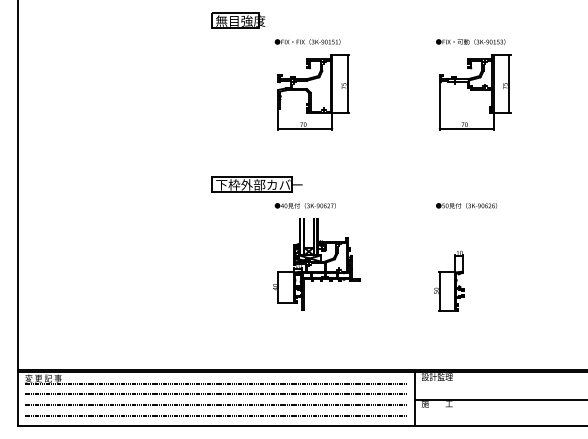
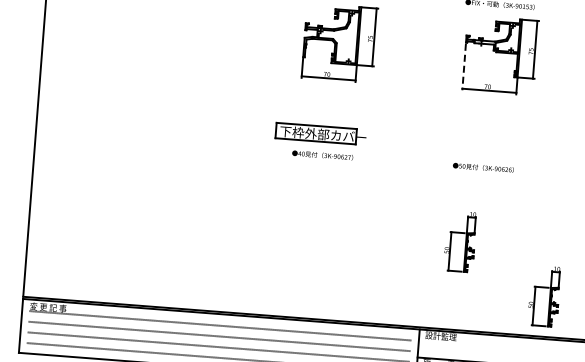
line: (439, 107) -> (463, 67), solid -> dashed
part: (256, 184) -> (320, 133), moved
part: (316, 264) -> (329, 214), removed
part: (537, 328) -> (544, 295), added

